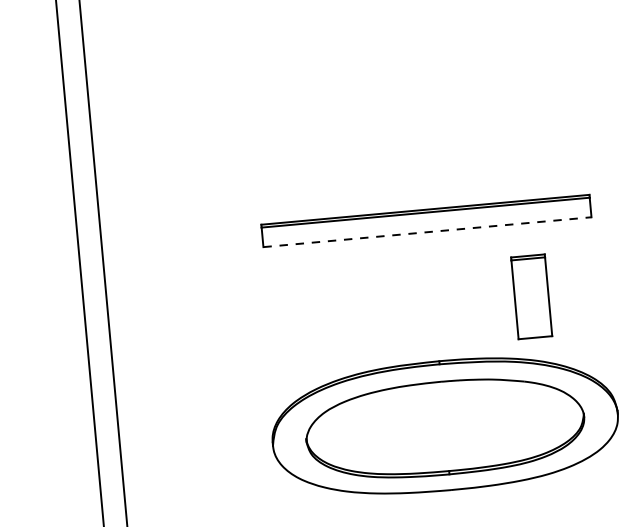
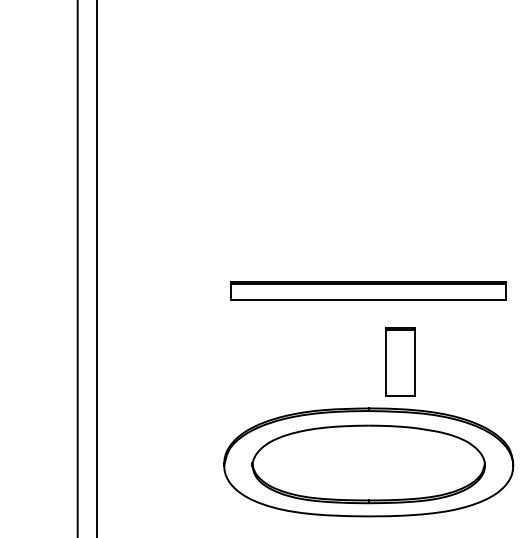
line: (428, 232) -> (369, 300), dashed -> solid
part: (531, 296) -> (400, 361), moved

